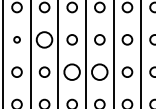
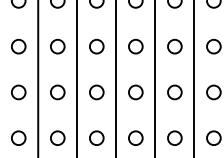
part: (16, 39) -> (18, 46), size x1.67
part: (44, 39) -> (57, 46), size x0.62
part: (72, 72) -> (96, 92), size x0.62
part: (99, 72) -> (135, 92), size x0.62

